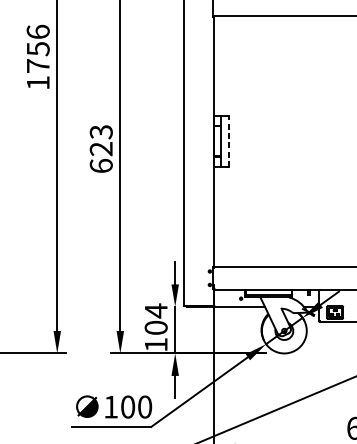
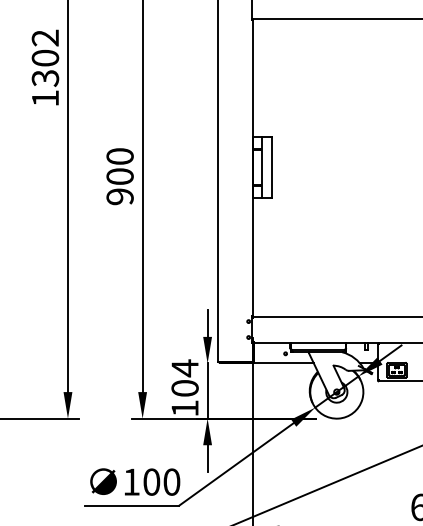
text: (38, 49) -> (45, 58), 1756 -> 1302
line: (229, 140) -> (271, 166), dashed -> solid
text: (100, 148) -> (119, 176), 623 -> 900

